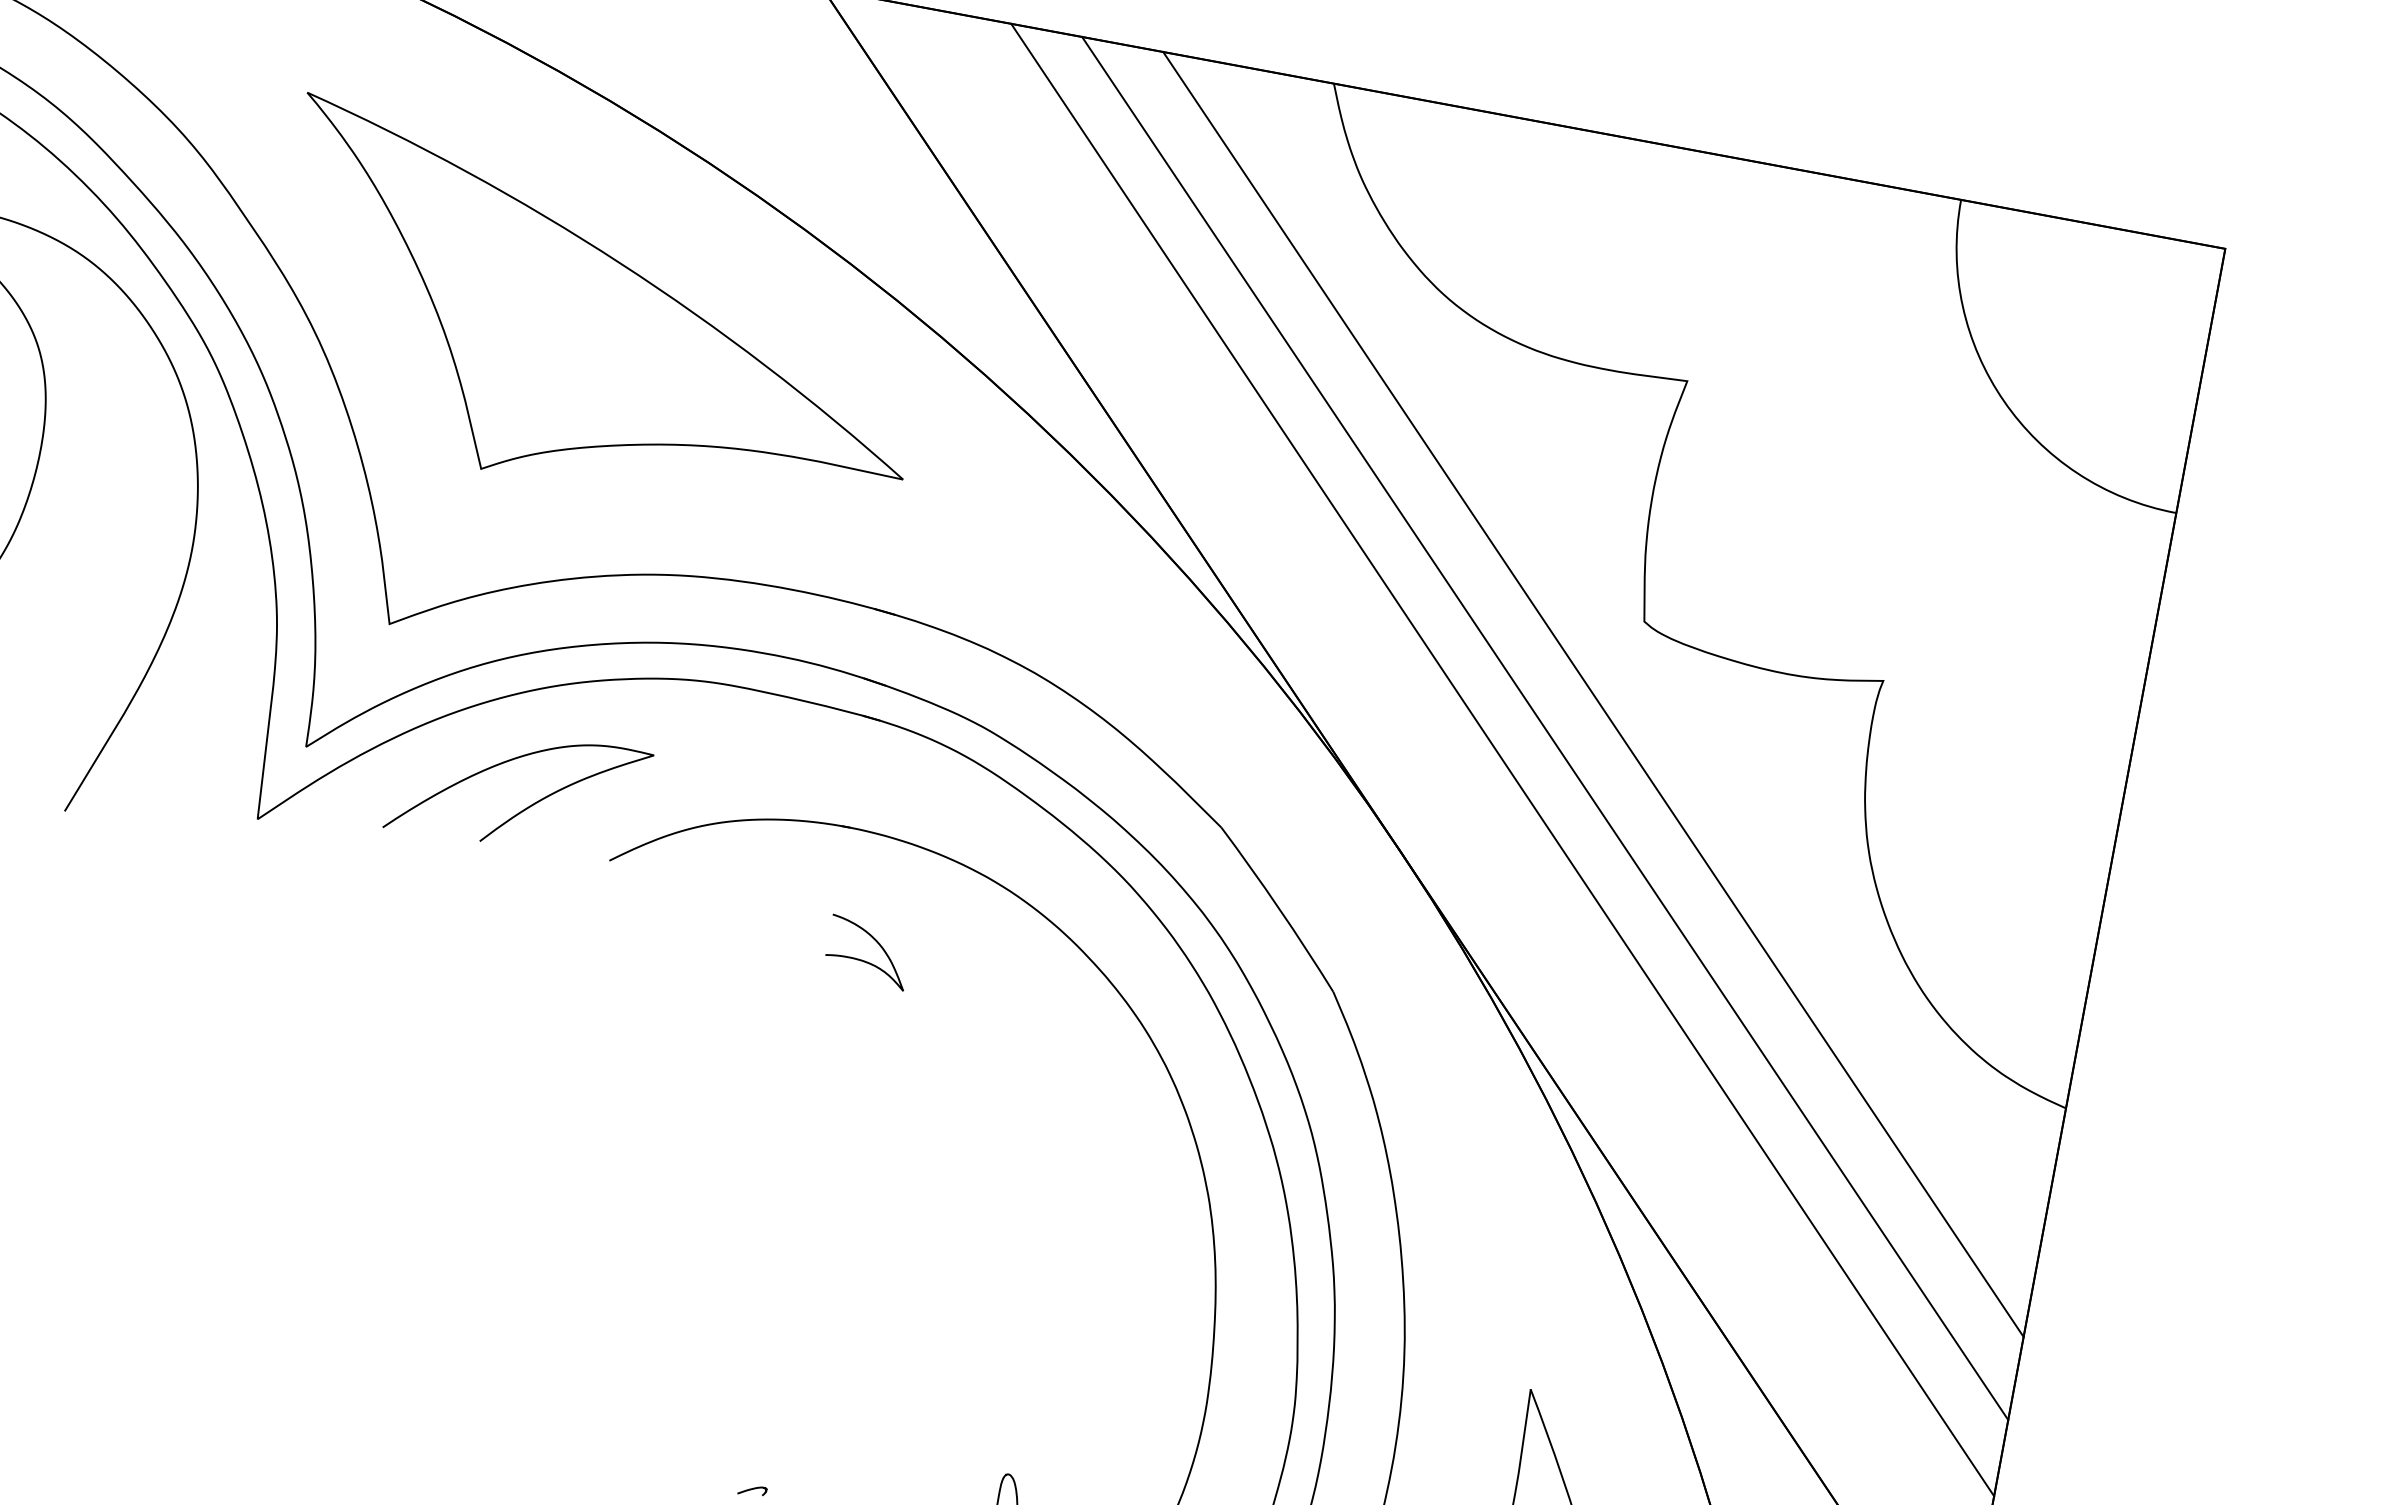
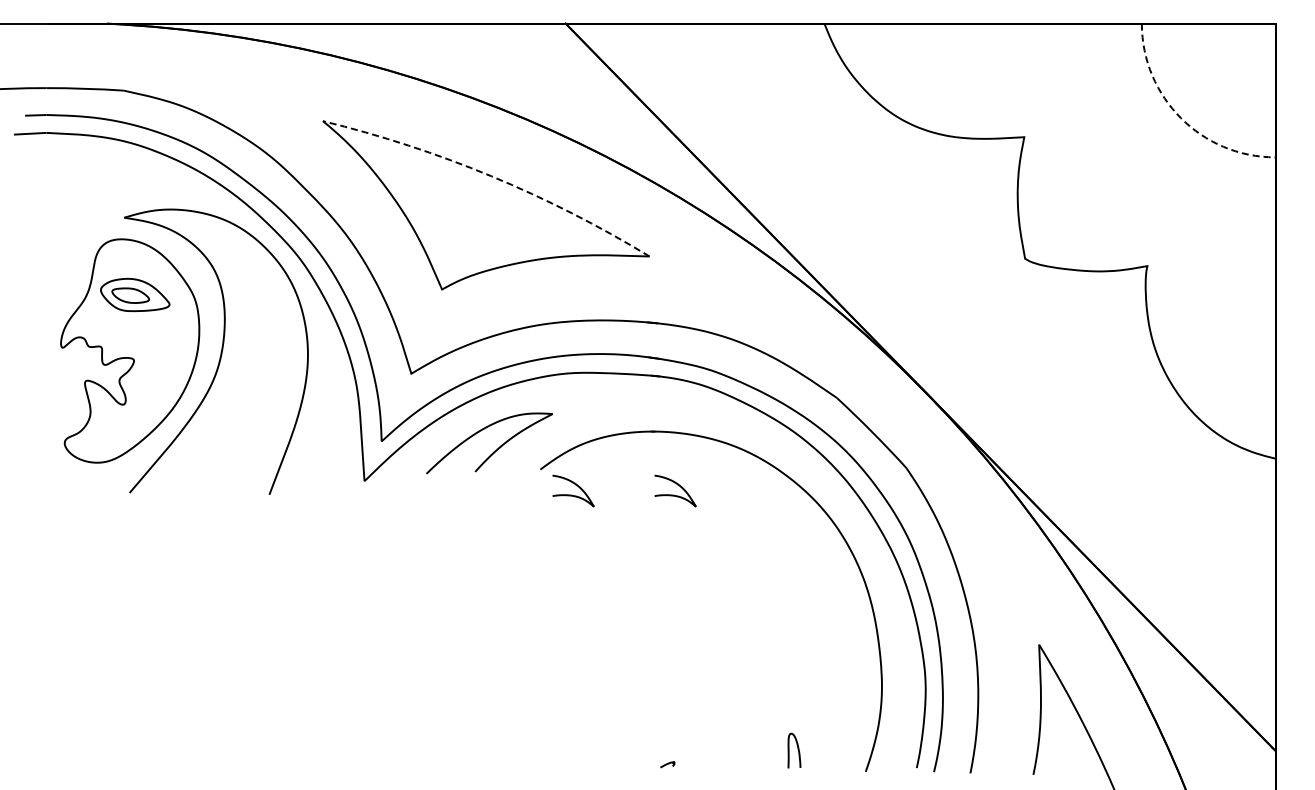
arc: (620, 263) -> (491, 176), solid -> dashed
arc: (2004, 401) -> (1181, 118), solid -> dashed
line: (1593, 693) -> (1006, 298), removed
line: (1543, 727) -> (985, 319), removed
line: (1503, 758) -> (968, 338), removed
curve: (663, 921) -> (572, 494), added

